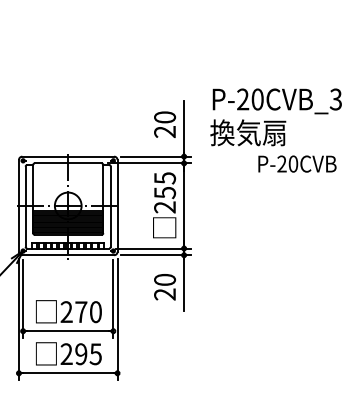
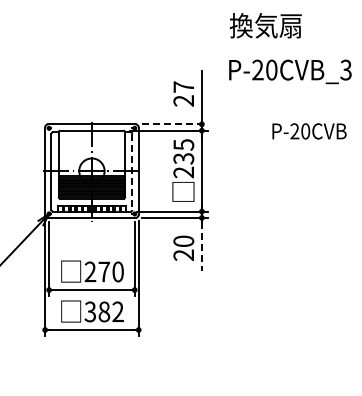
text: (164, 116) -> (183, 86), 20 -> 27
text: (247, 132) -> (265, 25), moved
line: (156, 156) -> (175, 124), solid -> dashed
text: (164, 192) -> (183, 158), 255 -> 235
line: (110, 207) -> (132, 172), solid -> dashed
line: (183, 285) -> (201, 246), solid -> dashed
text: (80, 353) -> (103, 311), 295 -> 382

